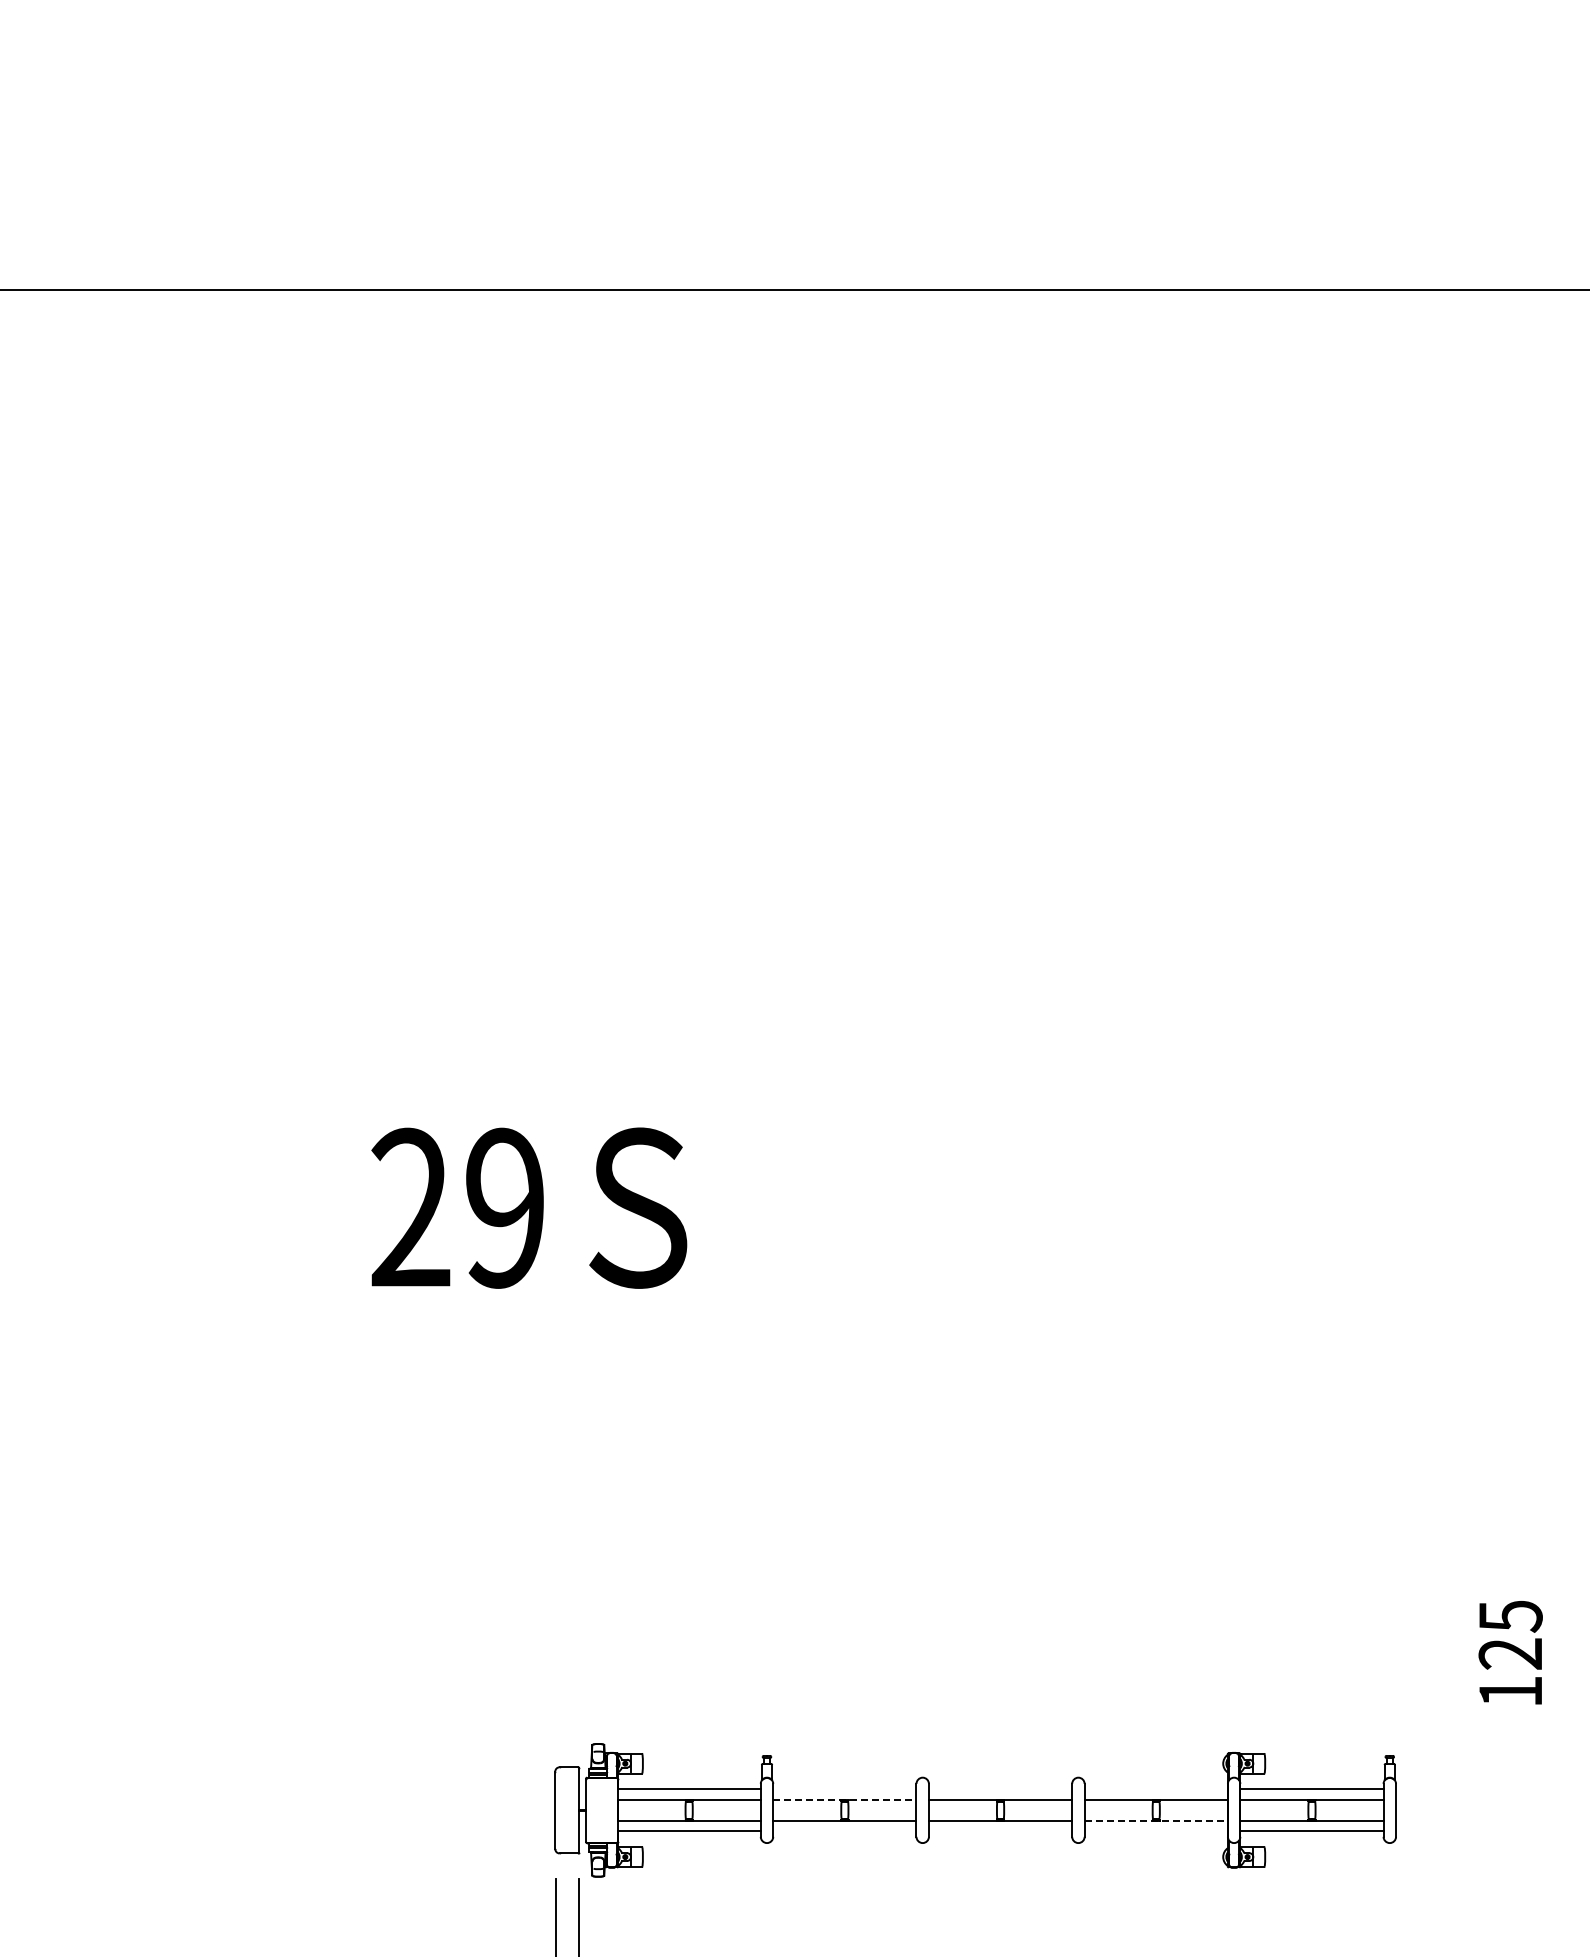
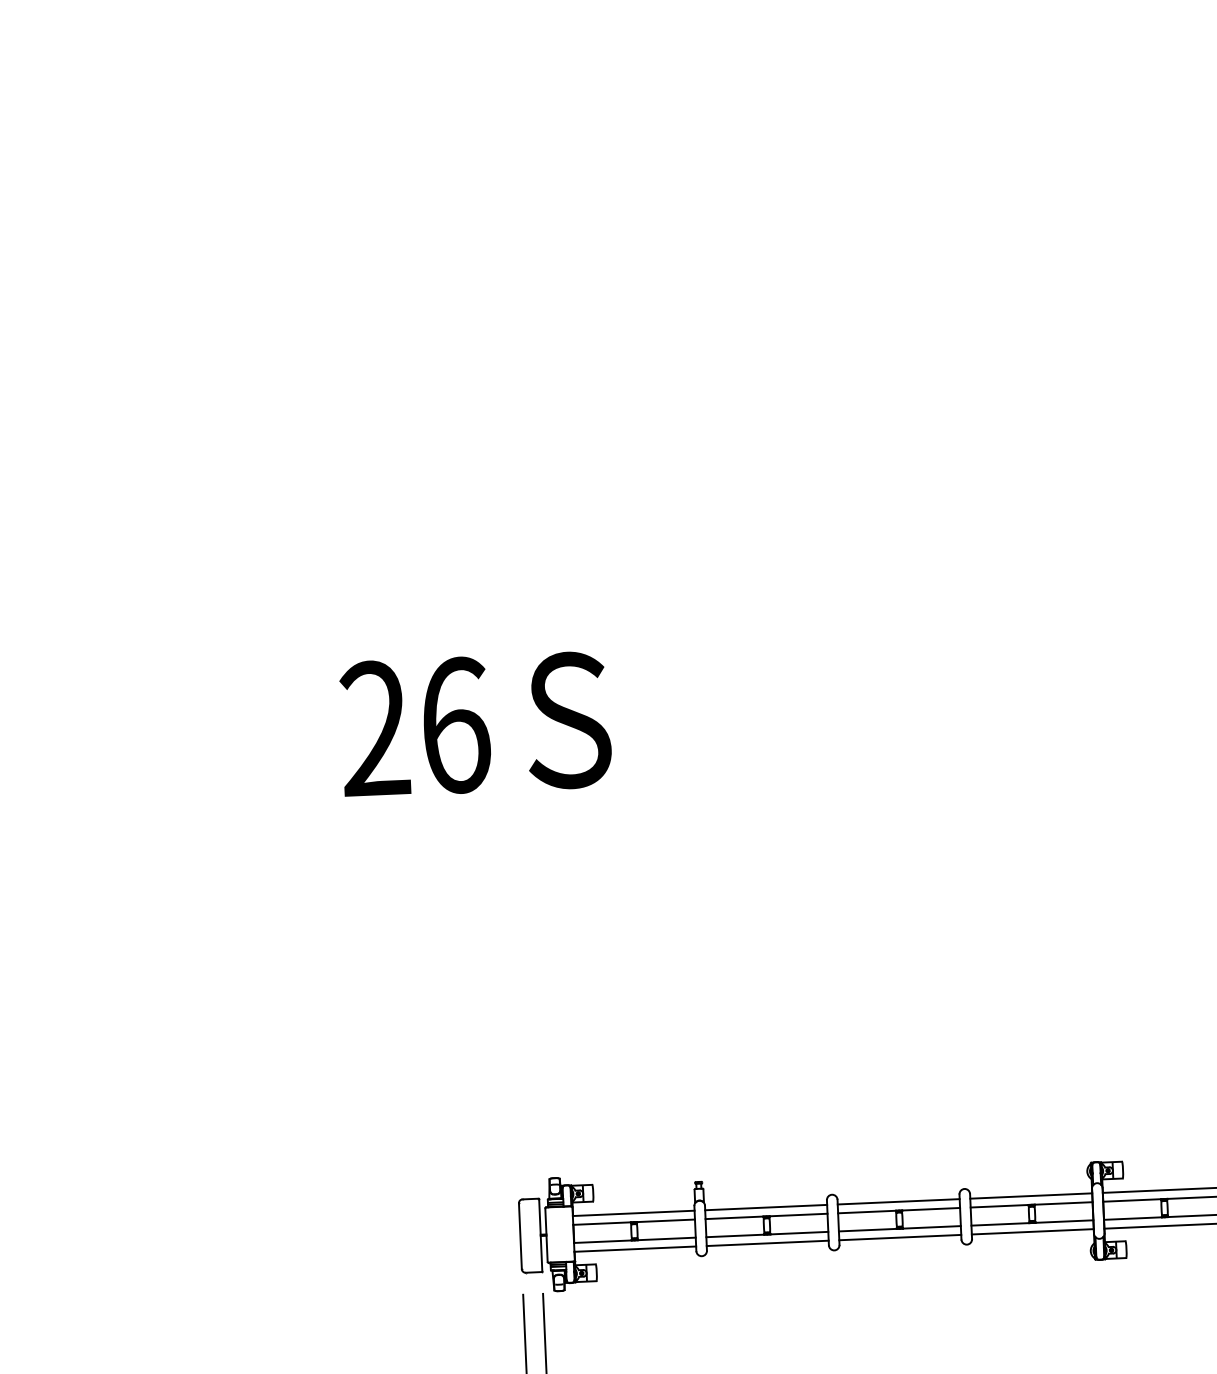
text: (505, 1207) -> (455, 724), 29 -> 26
line: (844, 1789) -> (765, 1207), added
line: (1000, 1789) -> (898, 1201), added
line: (1155, 1789) -> (1030, 1196), added
line: (844, 1799) -> (766, 1216), dashed -> solid
line: (1156, 1821) -> (1032, 1223), dashed -> solid
line: (844, 1831) -> (767, 1243), added
line: (1000, 1831) -> (900, 1237), added
line: (1155, 1831) -> (1032, 1231), added

